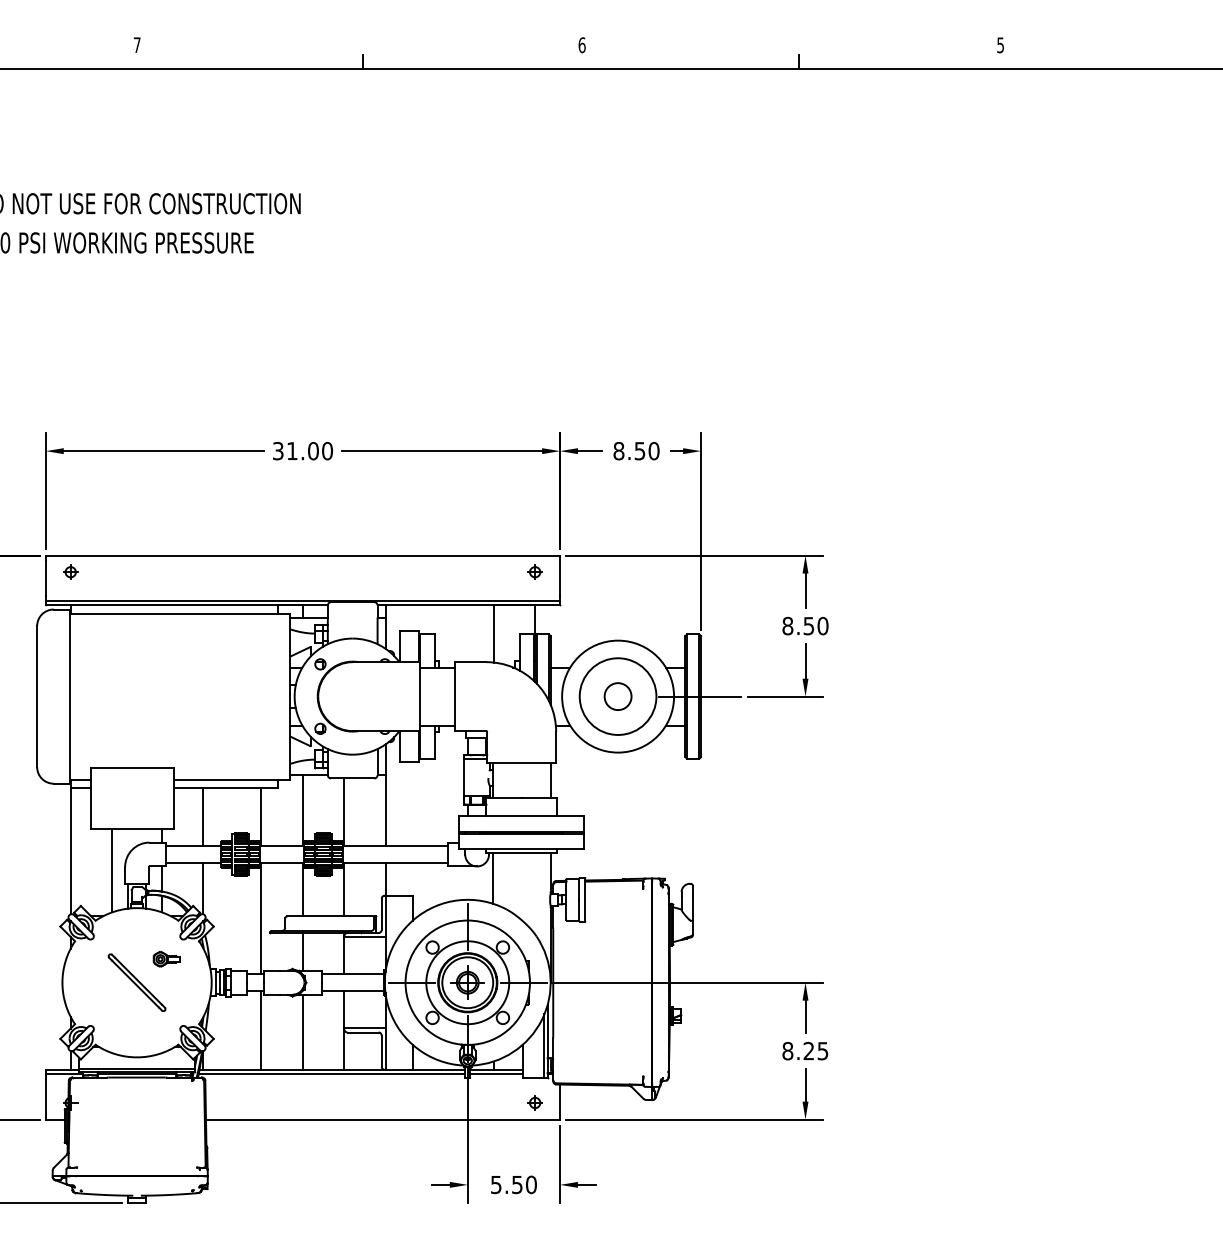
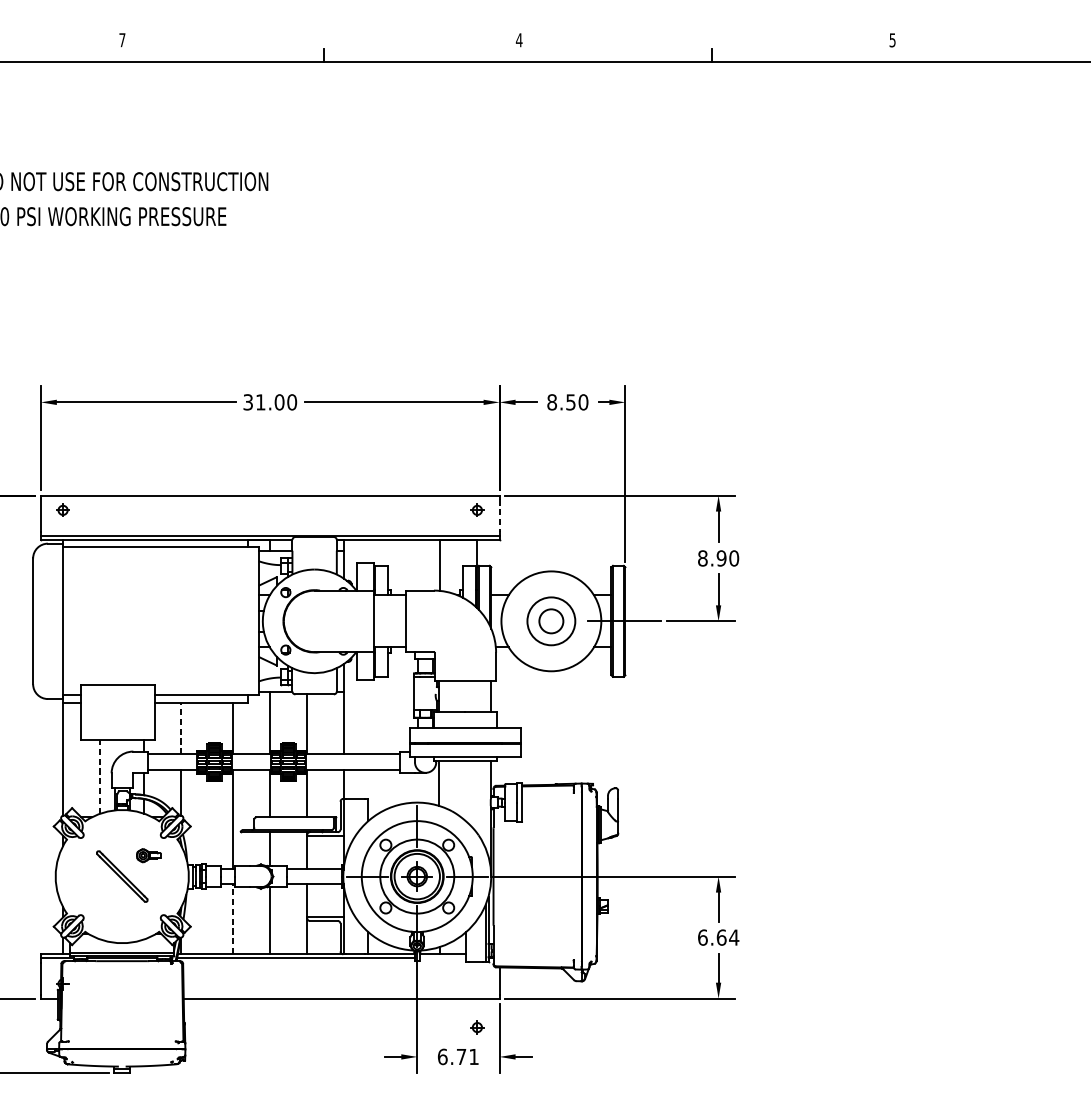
text: (581, 45) -> (518, 40), 6 -> 4
line: (560, 578) -> (500, 515), solid -> dashed
text: (808, 625) -> (721, 557), 8.50 -> 8.90
circle: (617, 696) -> (550, 621), size x0.7
line: (203, 816) -> (181, 728), solid -> dashed
line: (112, 870) -> (100, 776), solid -> dashed
line: (261, 1030) -> (233, 919), solid -> dashed
text: (805, 1051) -> (718, 937), 8.25 -> 6.64
line: (496, 1073) -> (442, 957), removed
part: (534, 1102) -> (476, 1027), moved
text: (513, 1184) -> (458, 1056), 5.50 -> 6.71

